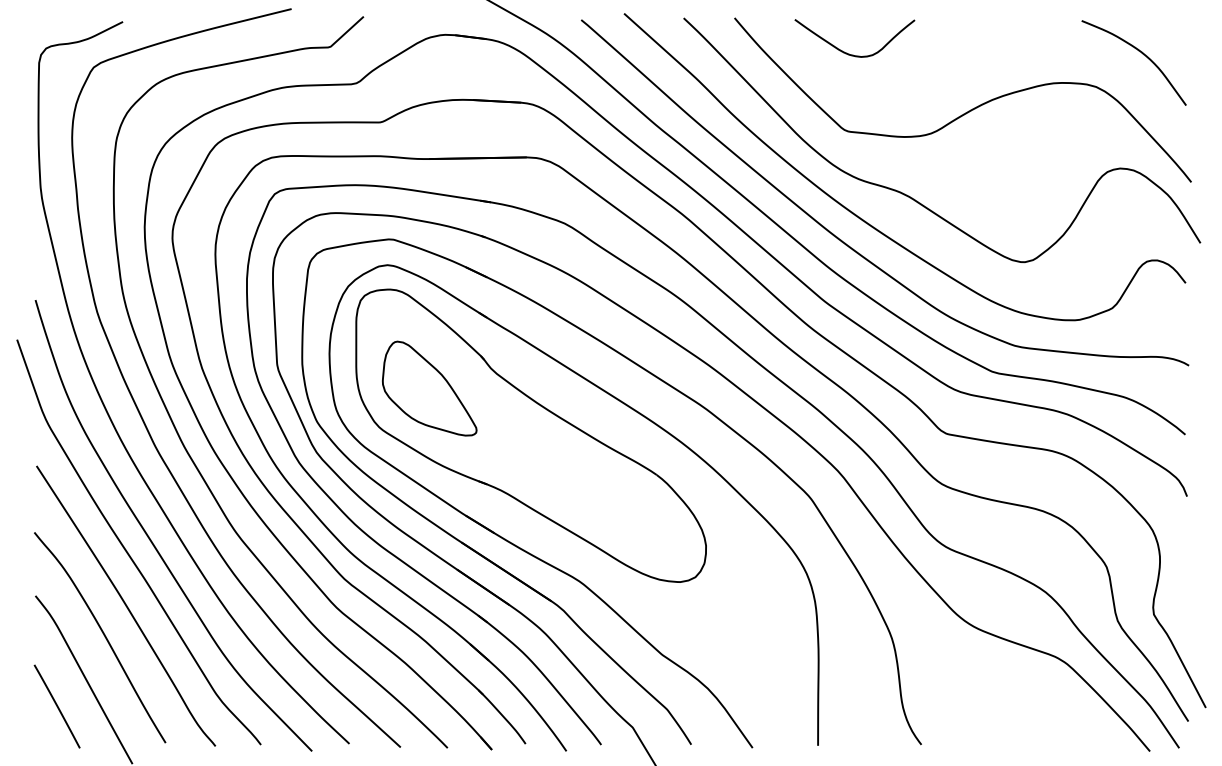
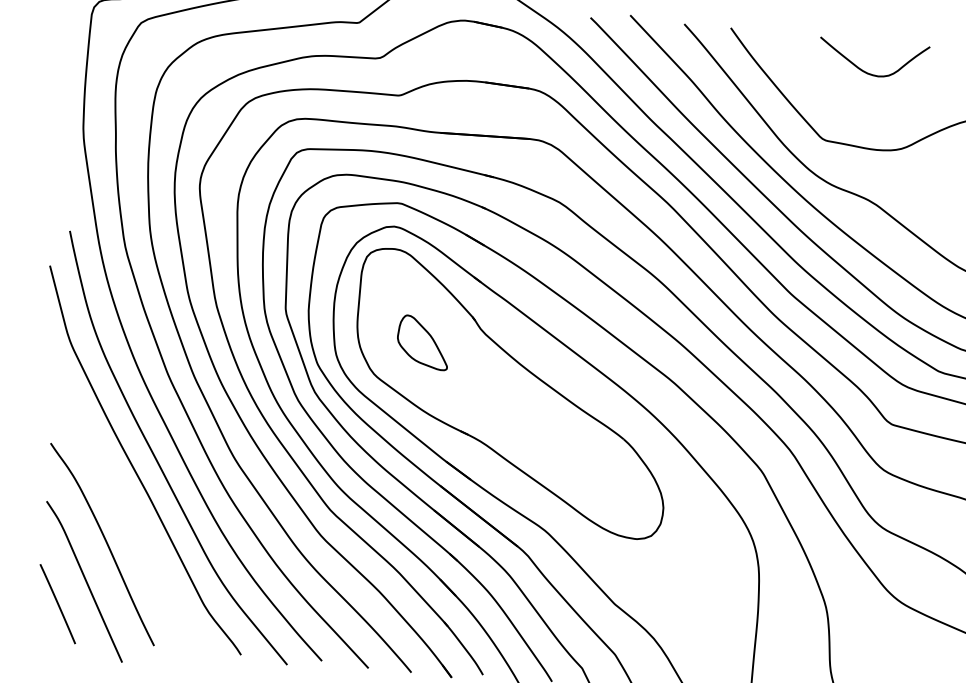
curve: (849, 53) -> (867, 72), moved
part: (429, 388) -> (423, 342), size x0.6
curve: (126, 605) -> (129, 517), removed

